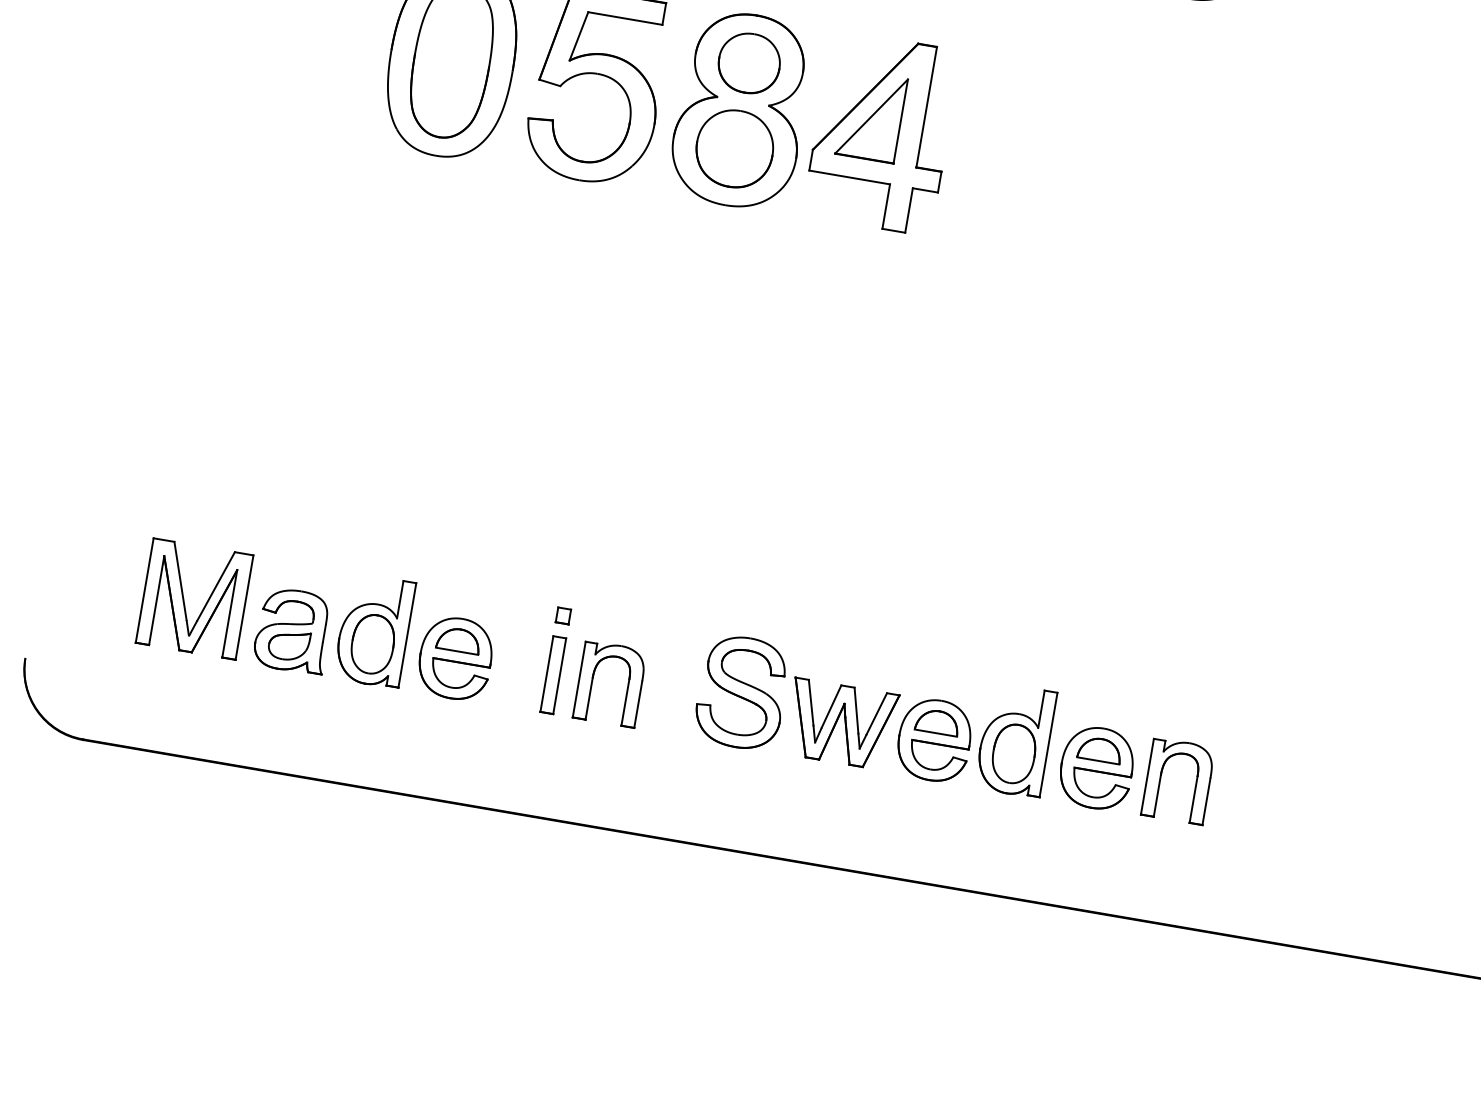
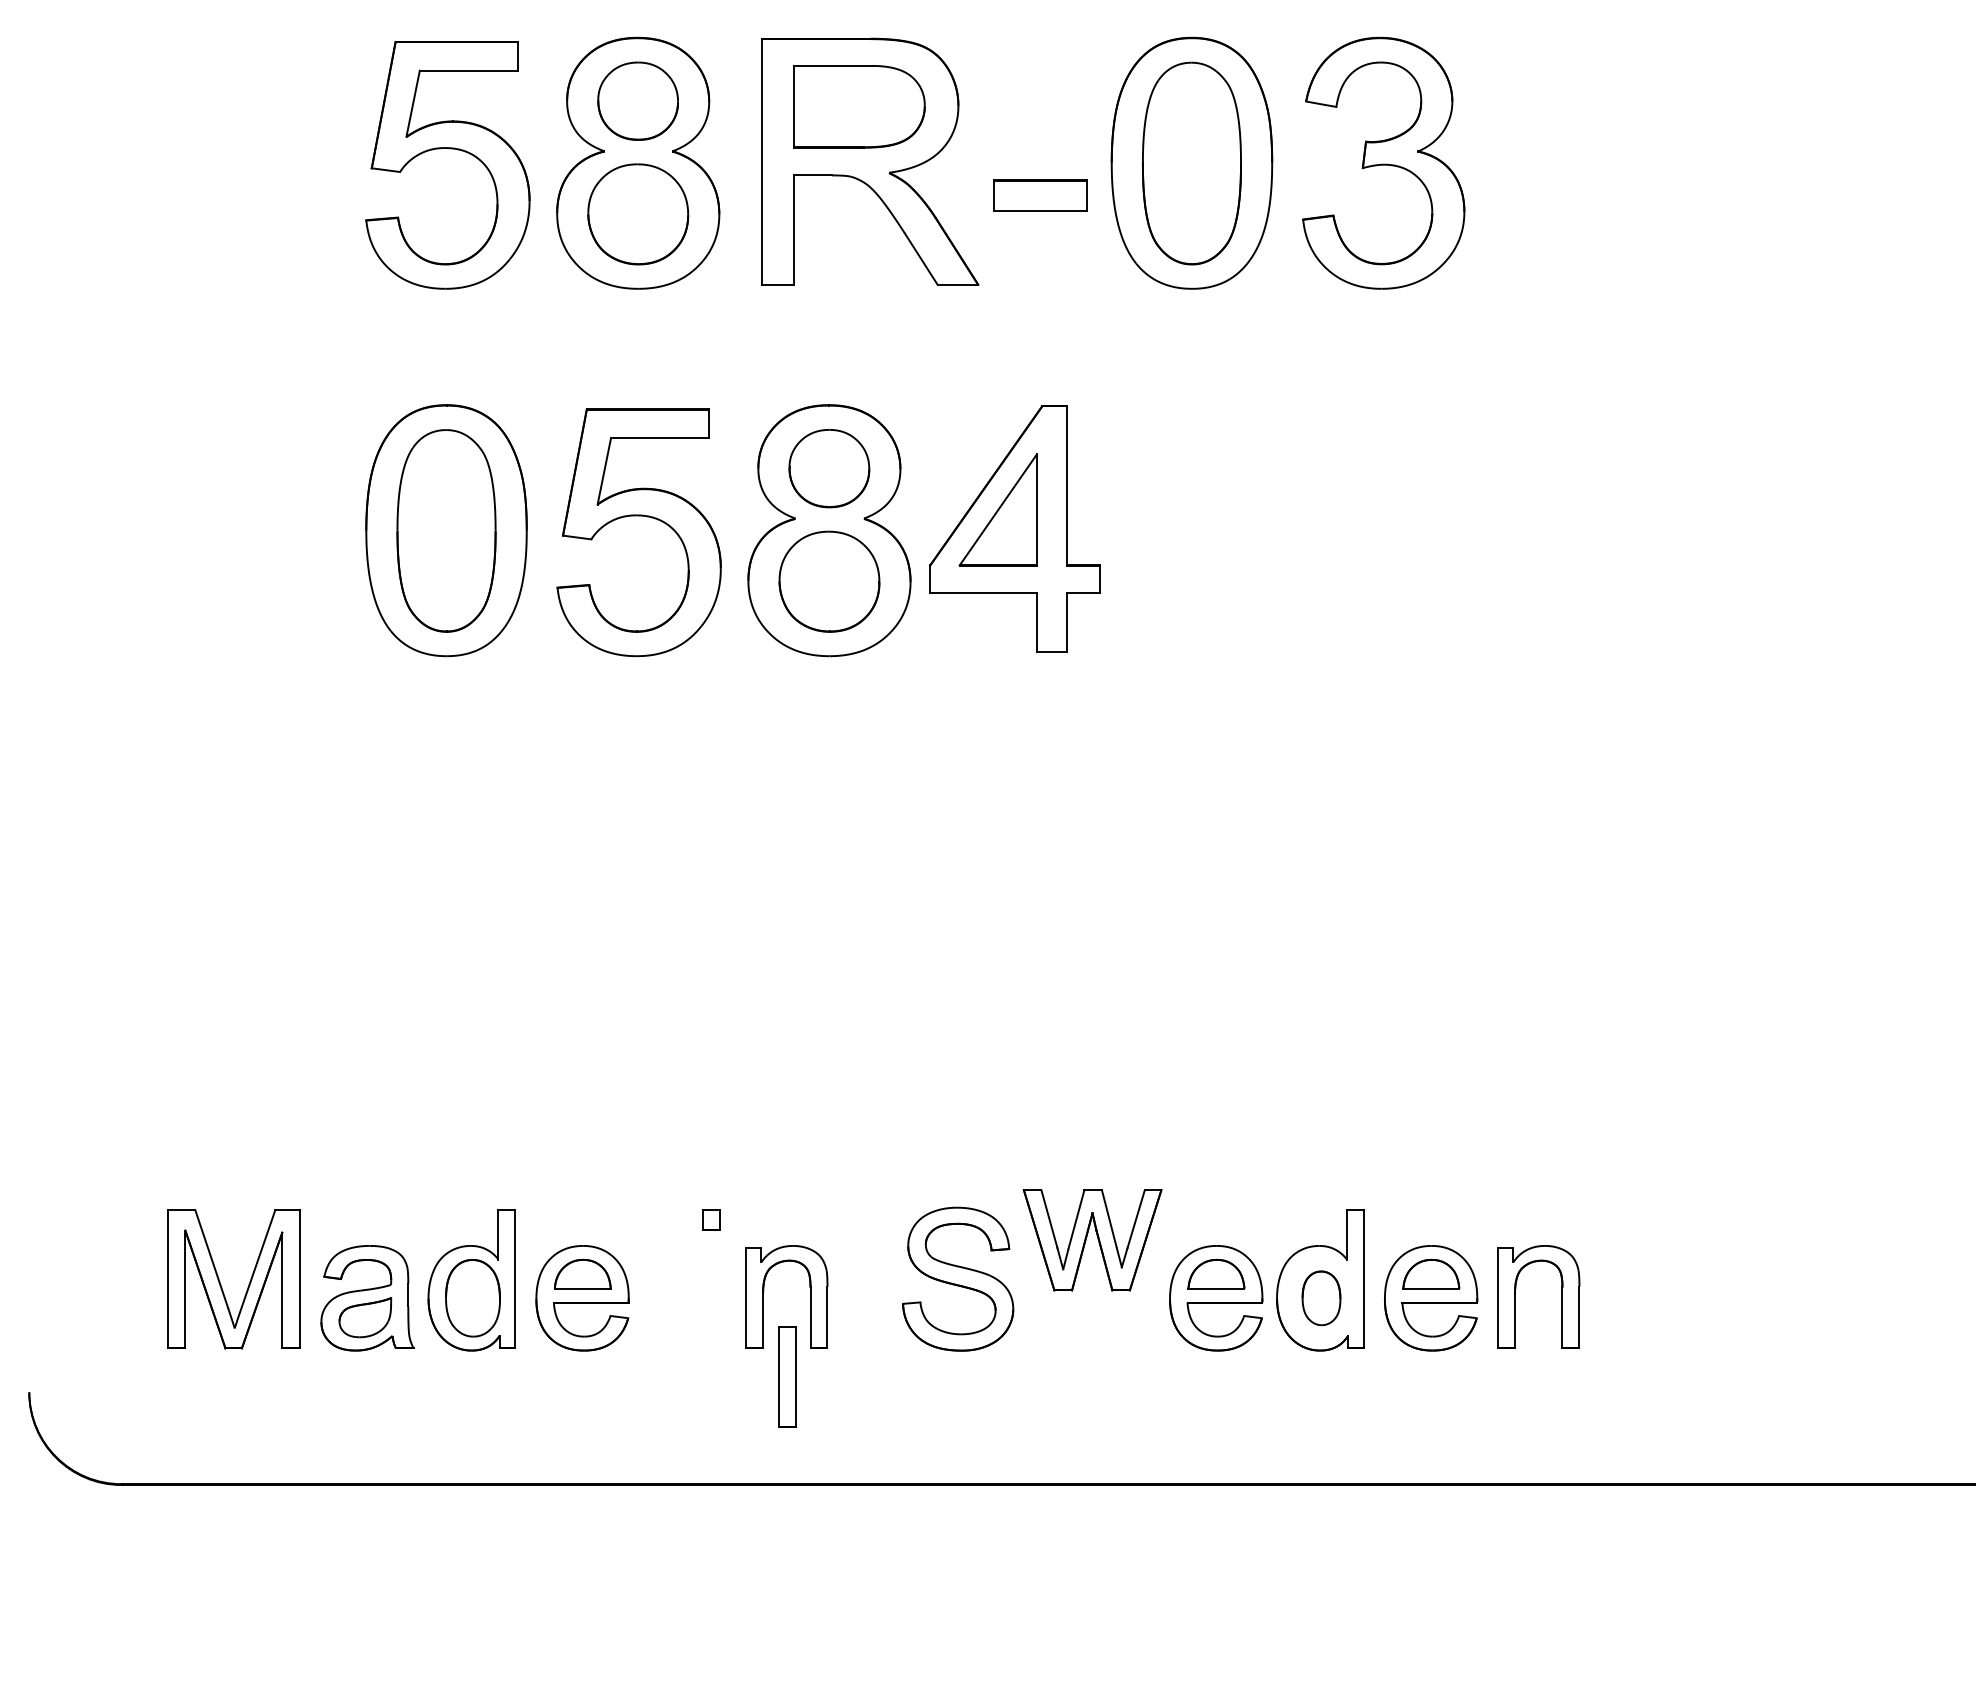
part: (553, 674) -> (787, 1376), moved
part: (840, 724) -> (1092, 1240), moved
part: (1014, 754) -> (1321, 1298), size x0.7

